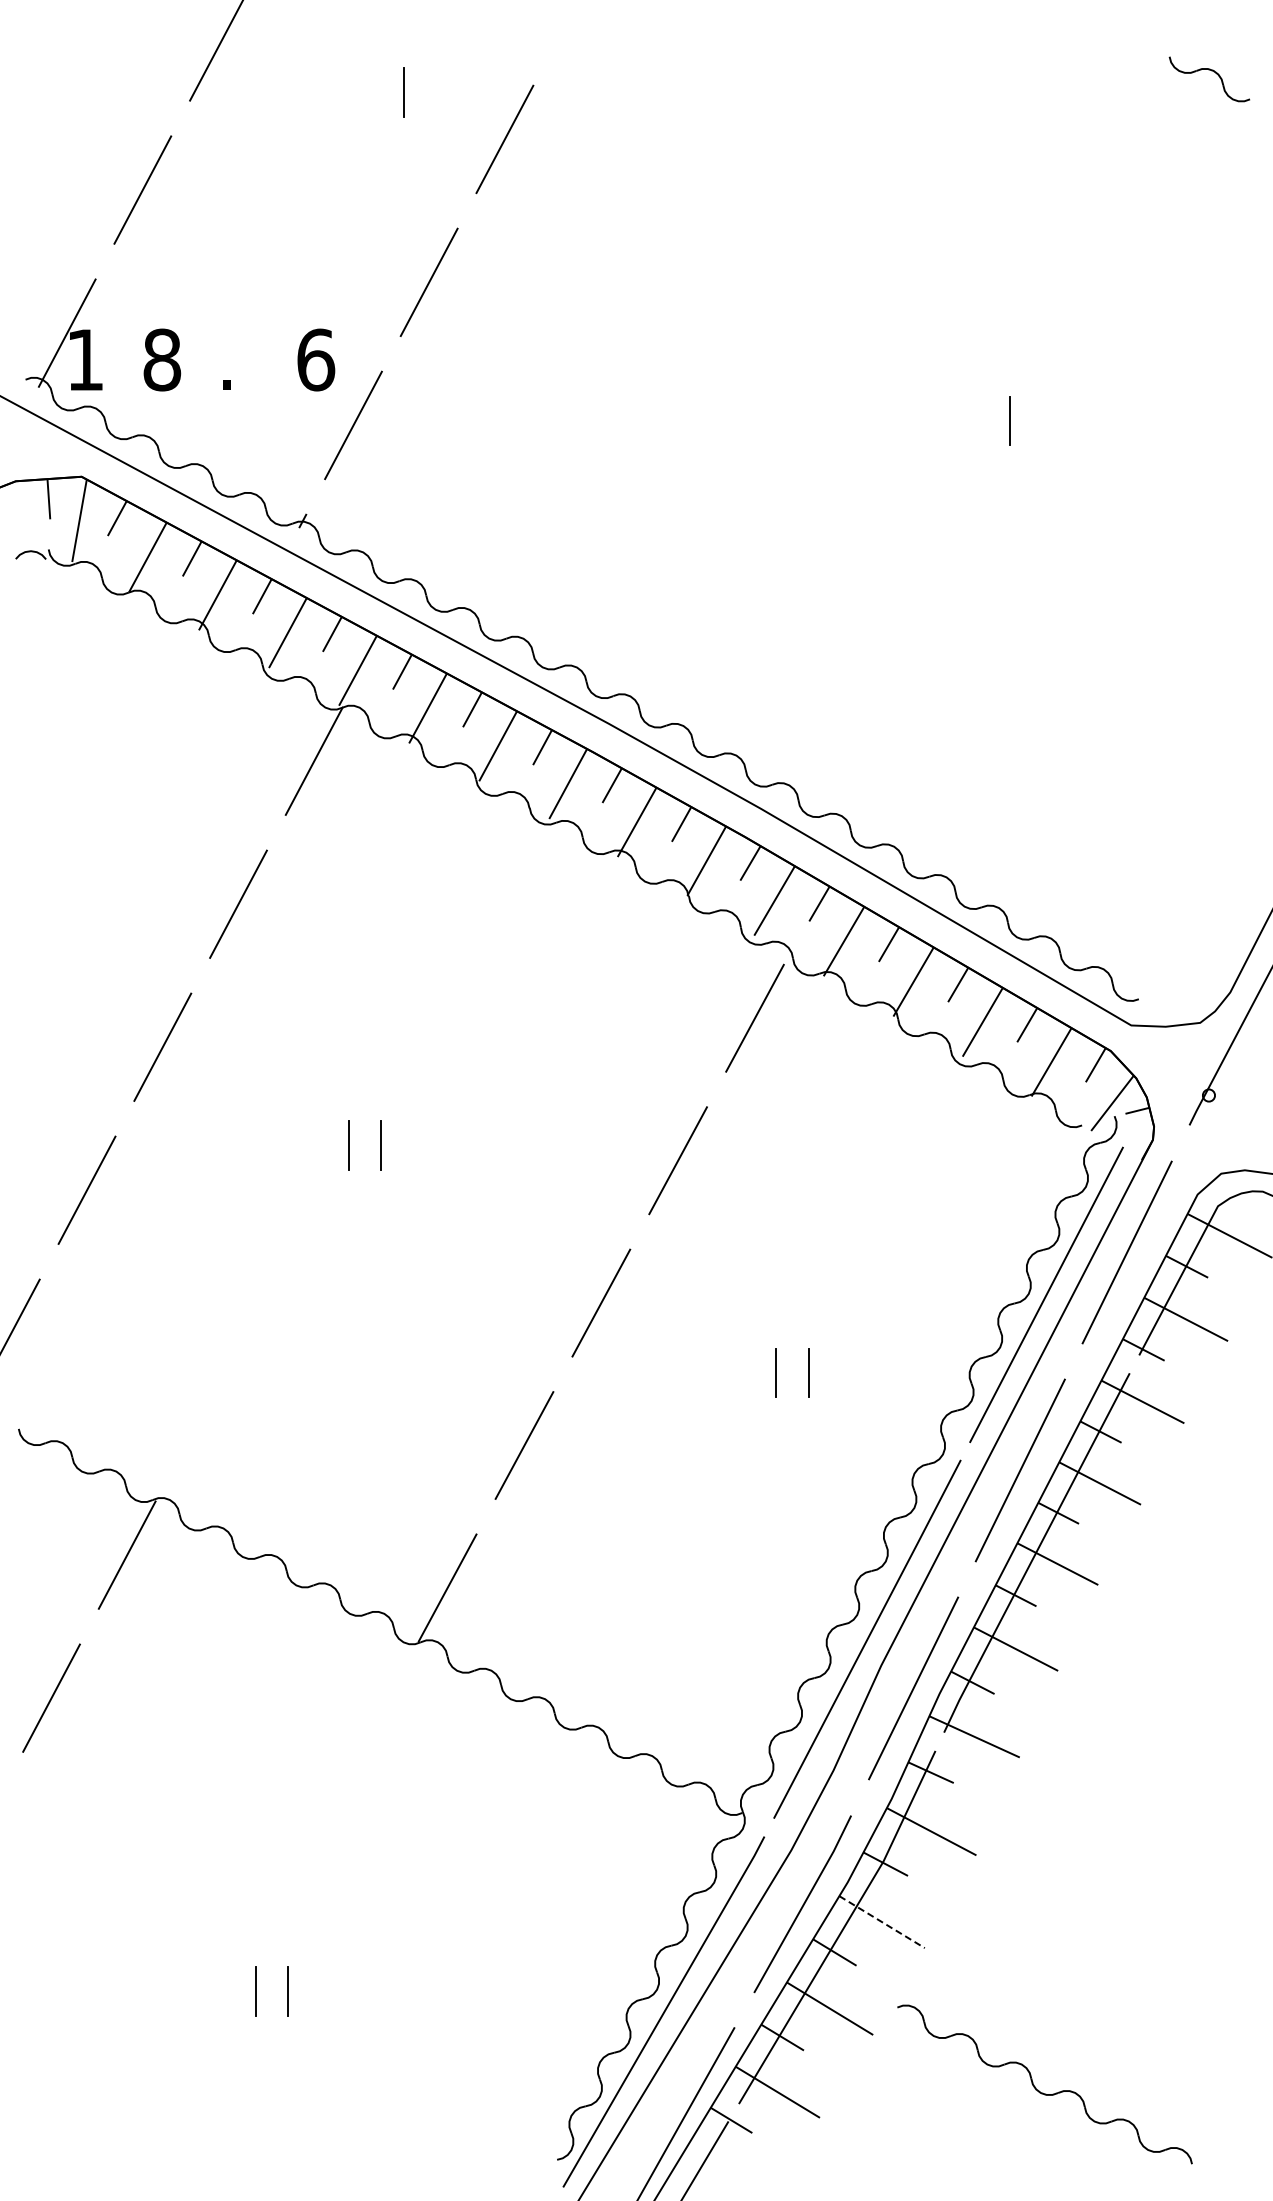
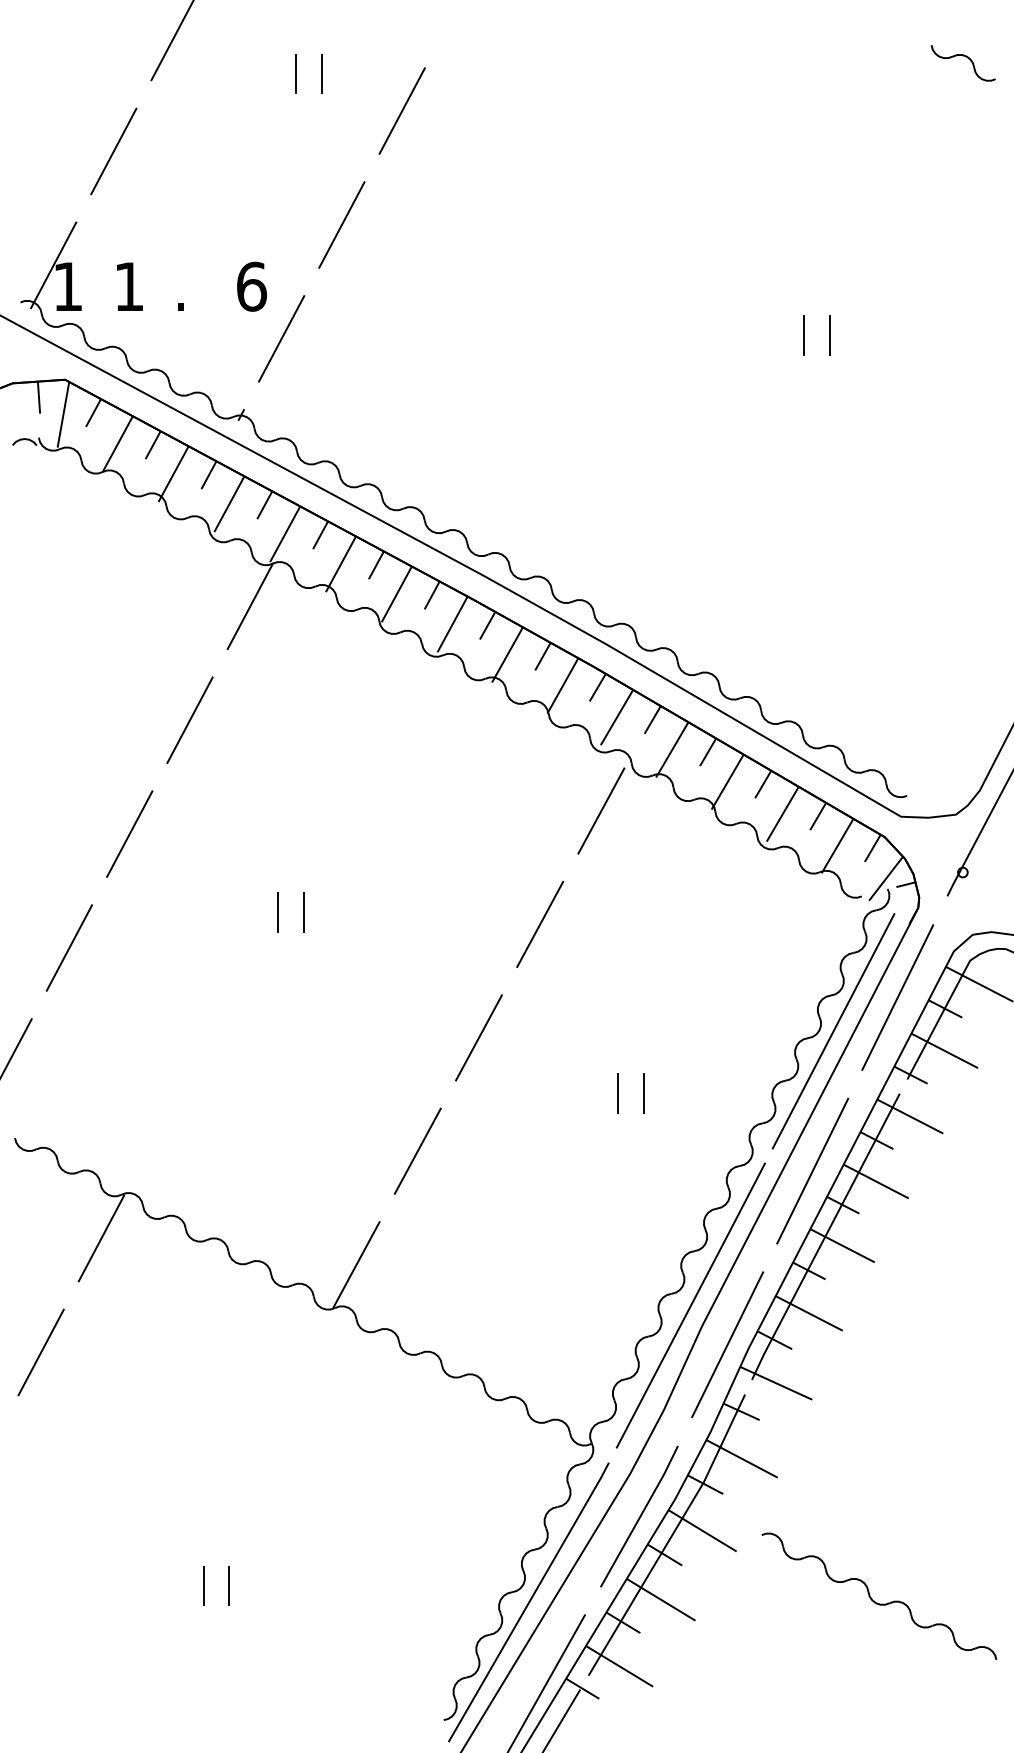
line: (372, 92) -> (296, 73), added
text: (162, 359) -> (129, 286), 8 -> 1
line: (1042, 420) -> (830, 334), added
line: (882, 1922) -> (702, 1531), dashed -> solid
part: (1039, 2090) -> (874, 1601), moved

